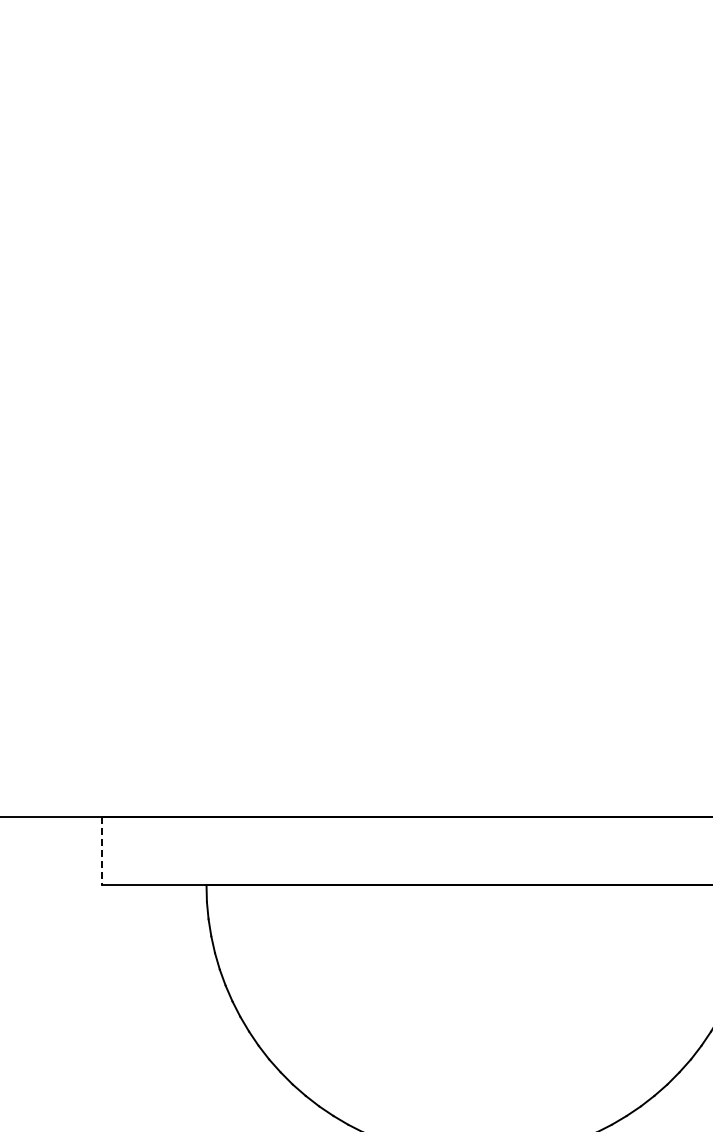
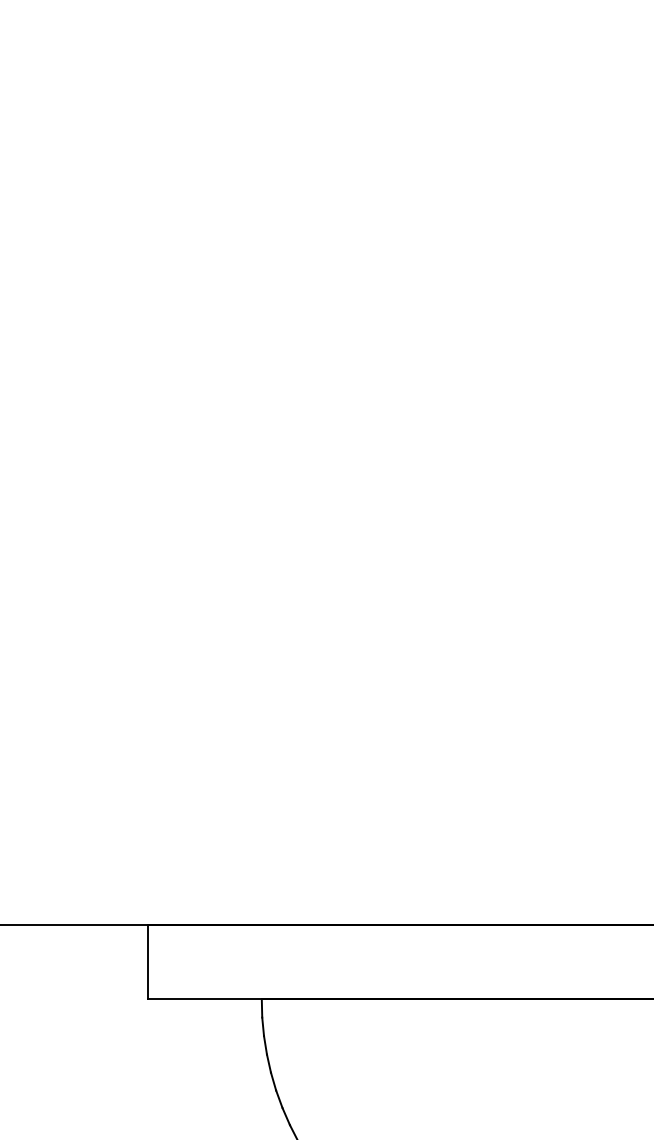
line: (101, 851) -> (148, 962), dashed -> solid

